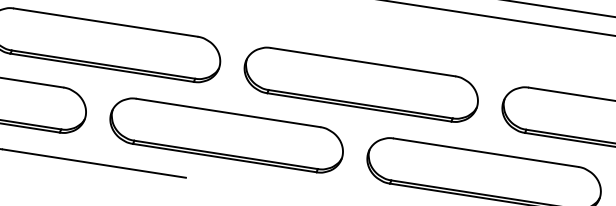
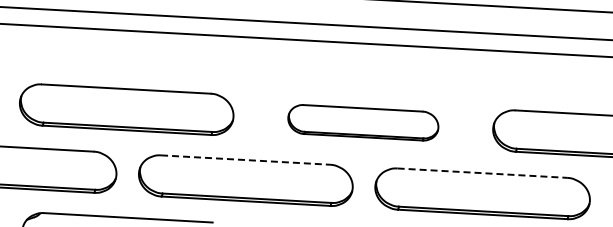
part: (361, 84) -> (363, 122), size x0.7
line: (228, 113) -> (245, 160), solid -> dashed
line: (486, 153) -> (482, 173), solid -> dashed

